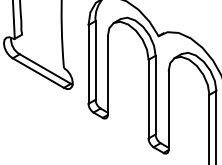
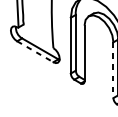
line: (38, 73) -> (35, 52), solid -> dashed
line: (148, 99) -> (113, 70), solid -> dashed

